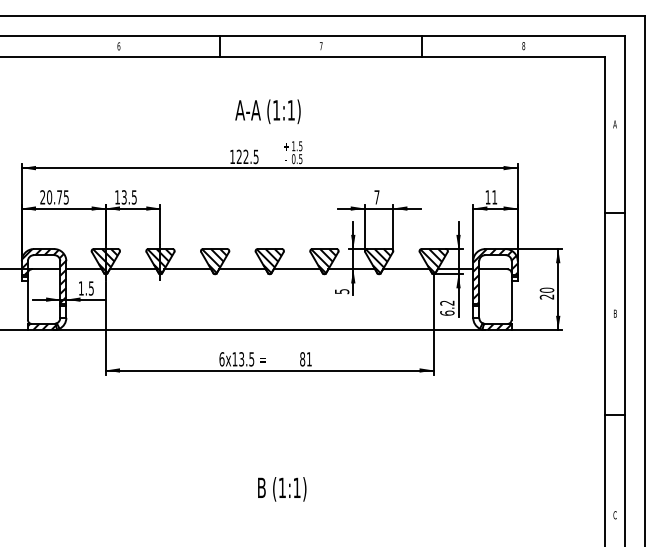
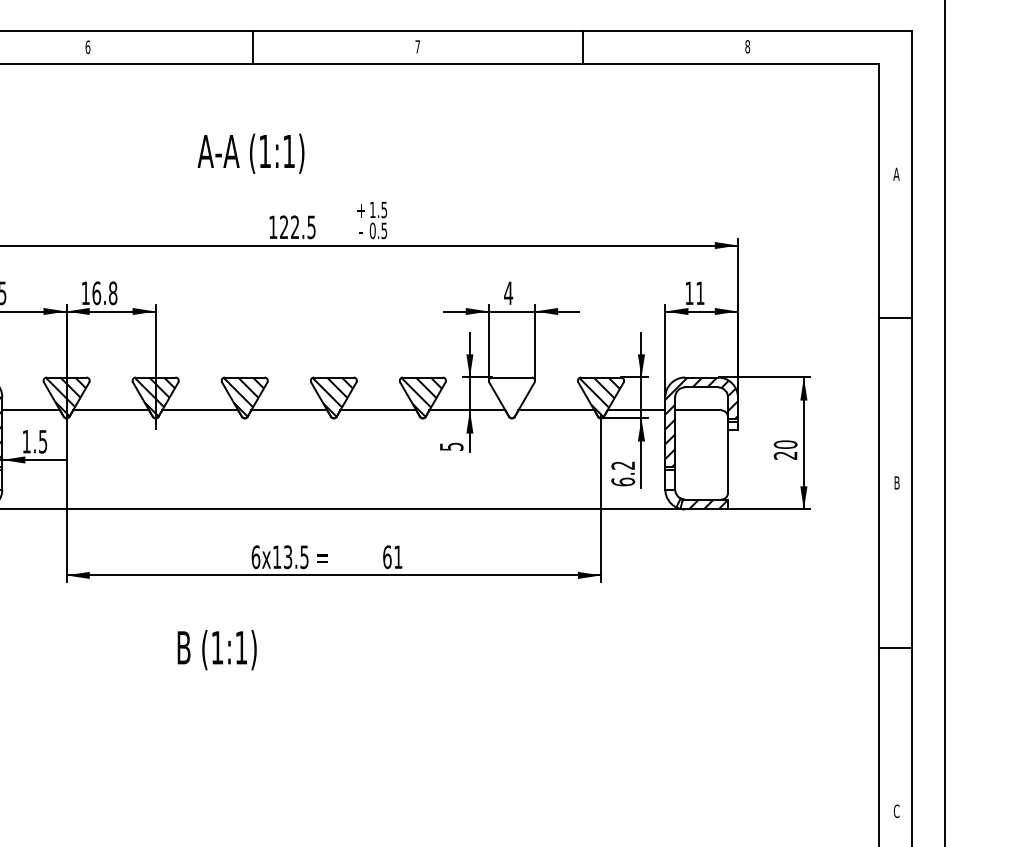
text: (267, 111) -> (250, 153), moved
text: (128, 197) -> (103, 293), 13.5 -> 16.8
text: (376, 197) -> (507, 293), 7 -> 4
hatch: (377, 261) -> (509, 397), removed
text: (302, 359) -> (387, 557), 81 -> 61
text: (282, 489) -> (217, 650), moved

